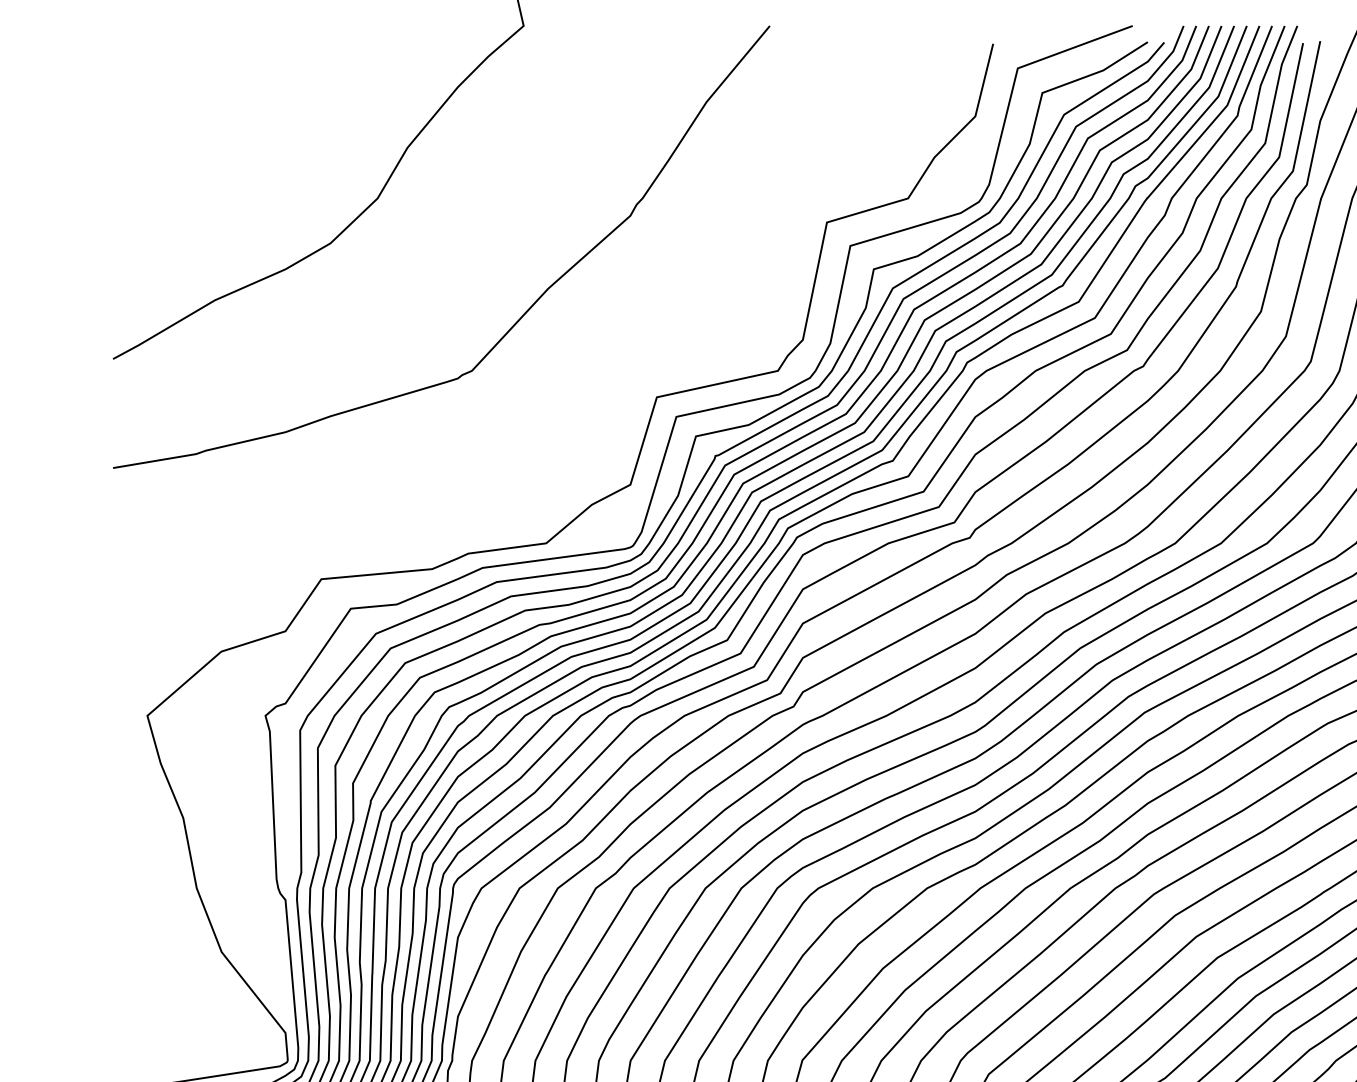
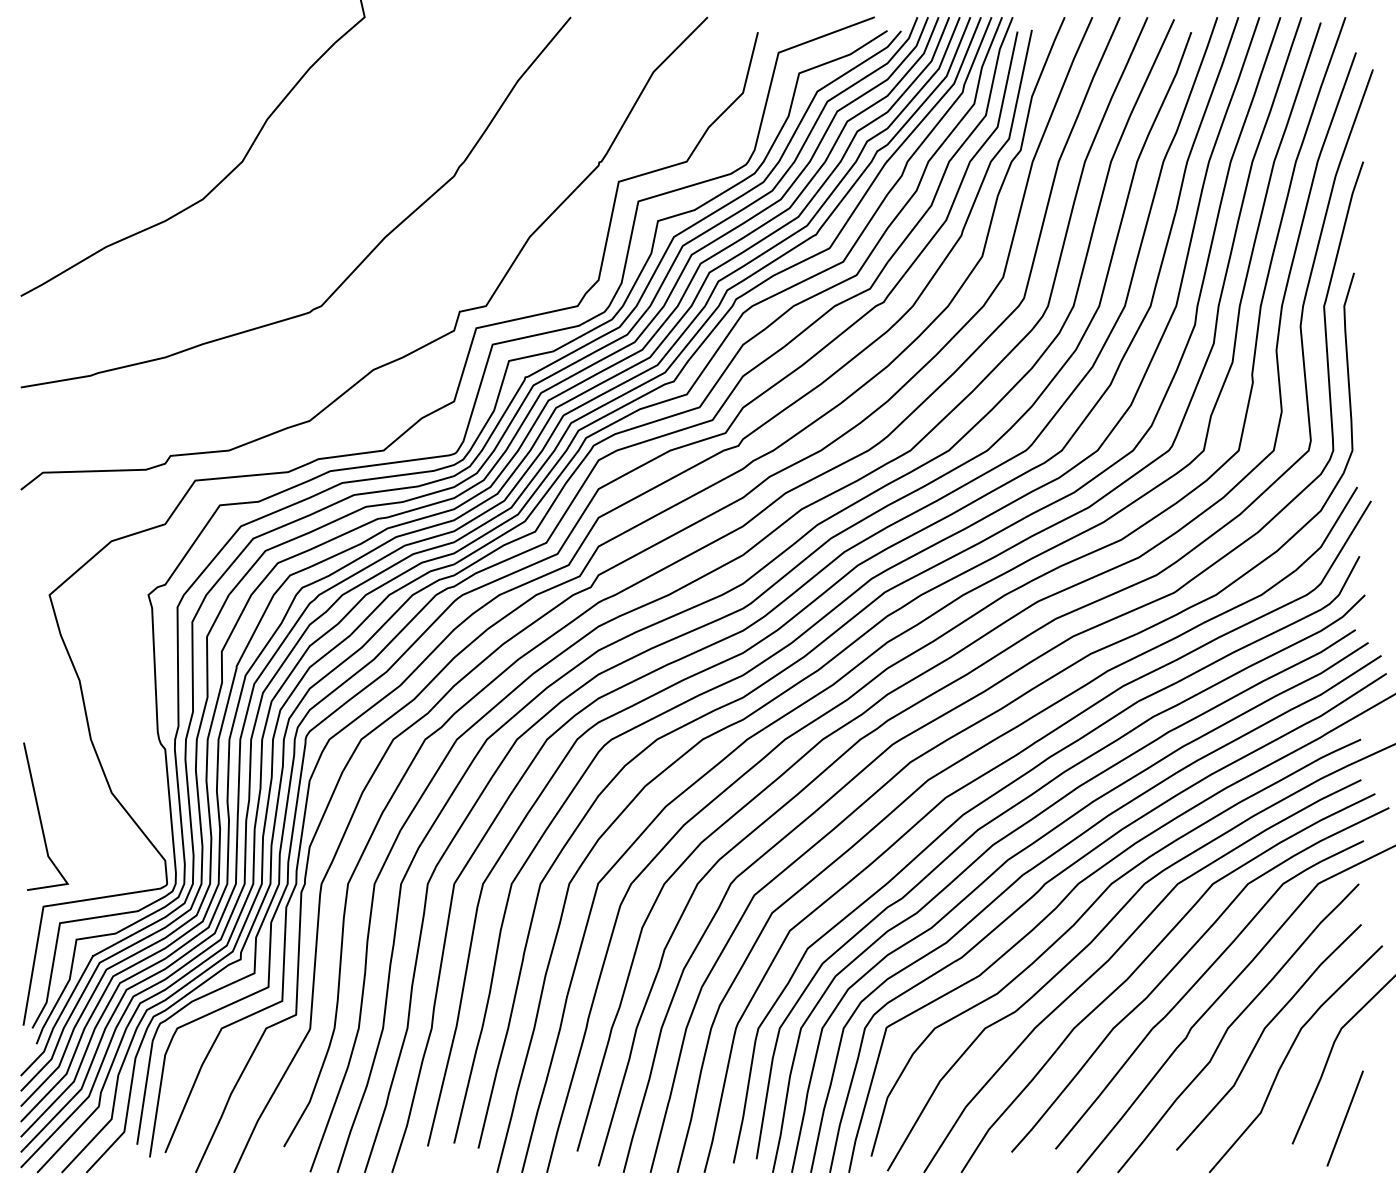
curve: (581, 423) -> (413, 350), added
line: (137, 982) -> (41, 818), added

